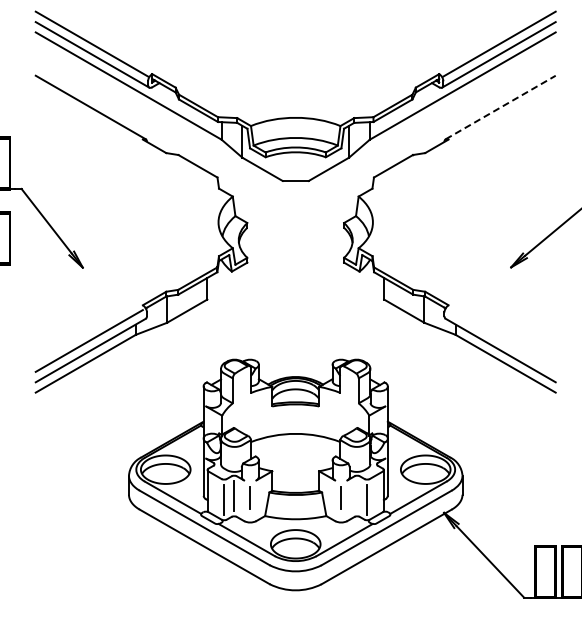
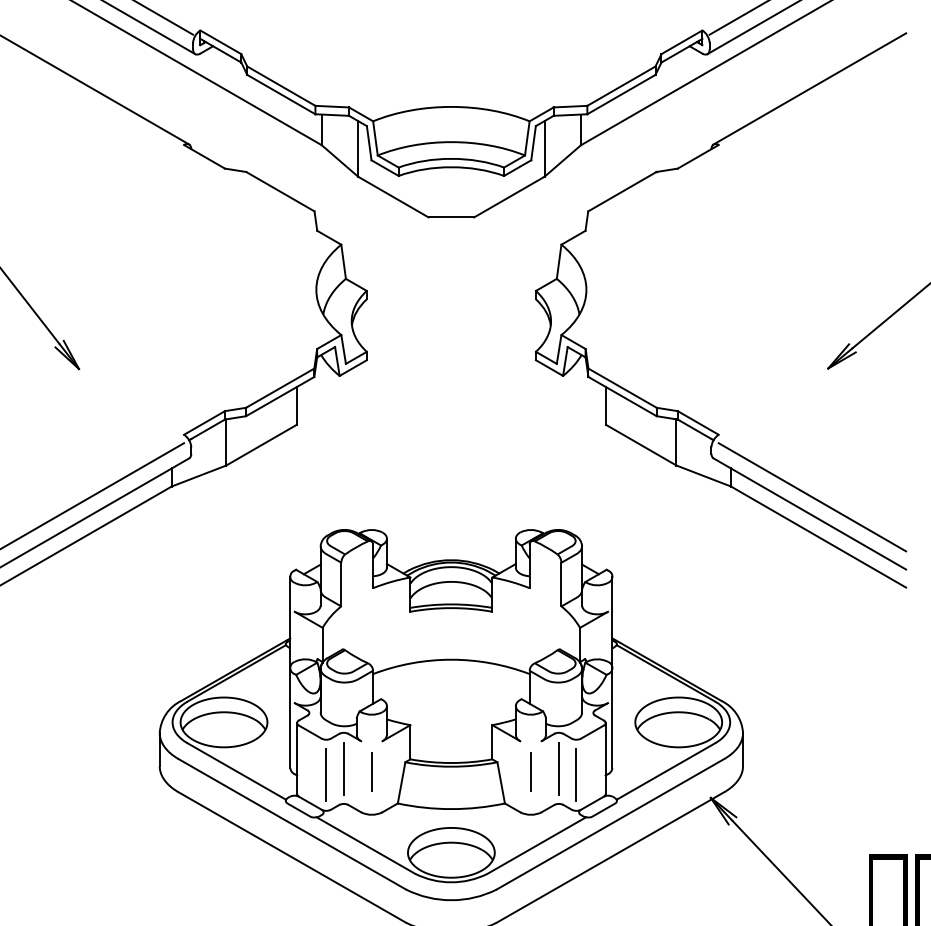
line: (500, 107) -> (809, 88), dashed -> solid
line: (501, 340) -> (811, 496), added
line: (357, 496) -> (559, 769), added

